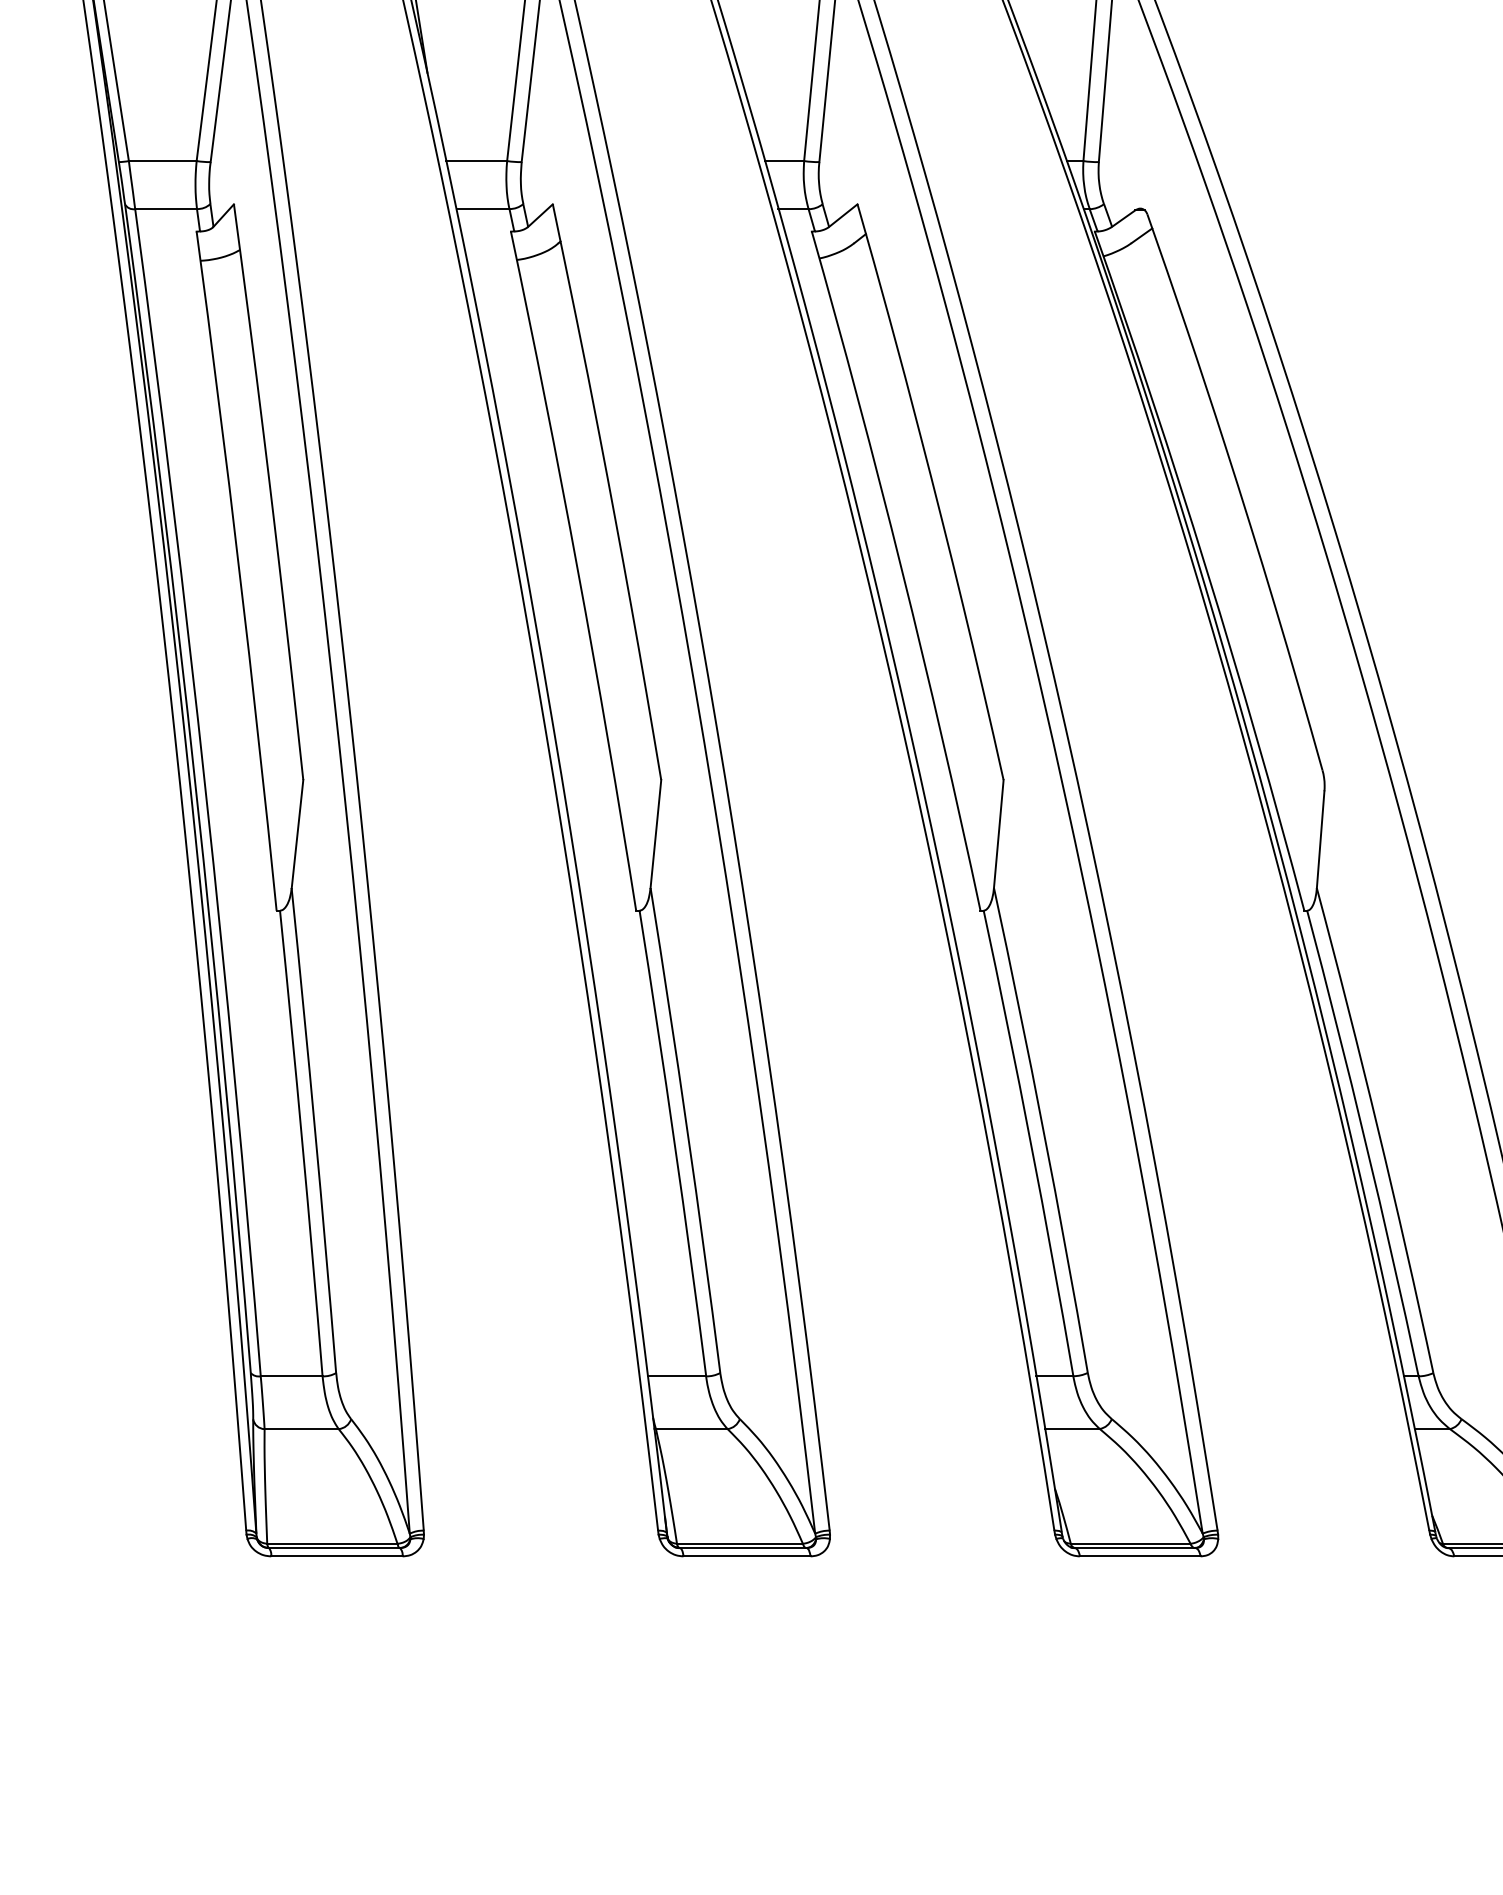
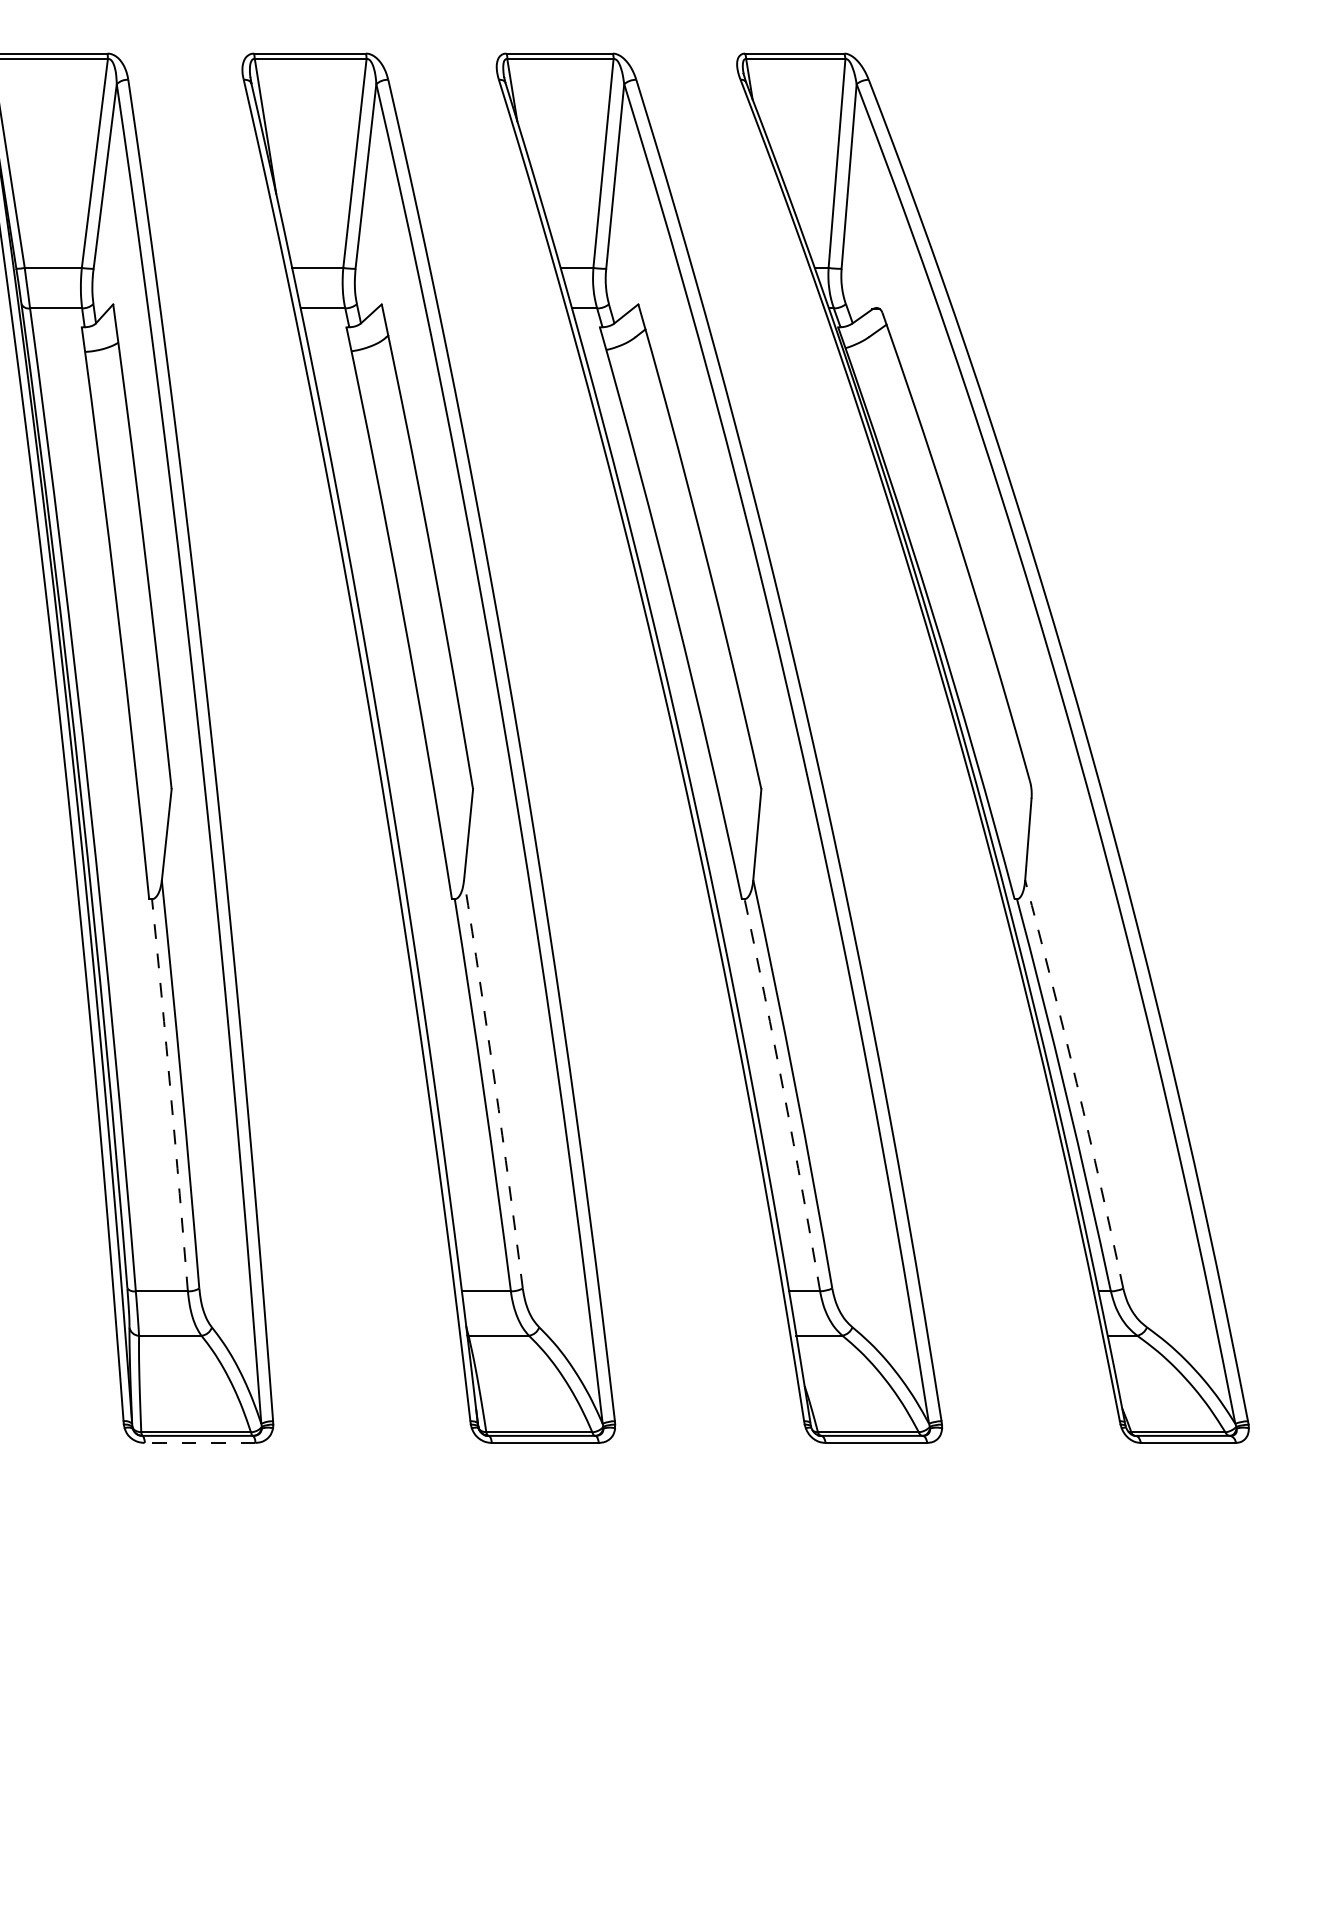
arc: (1377, 1129) -> (1076, 1083), solid -> dashed
arc: (687, 1130) -> (495, 1084), solid -> dashed
arc: (1031, 1142) -> (784, 1094), solid -> dashed
arc: (301, 1143) -> (170, 1095), solid -> dashed
line: (336, 1555) -> (199, 1442), solid -> dashed

